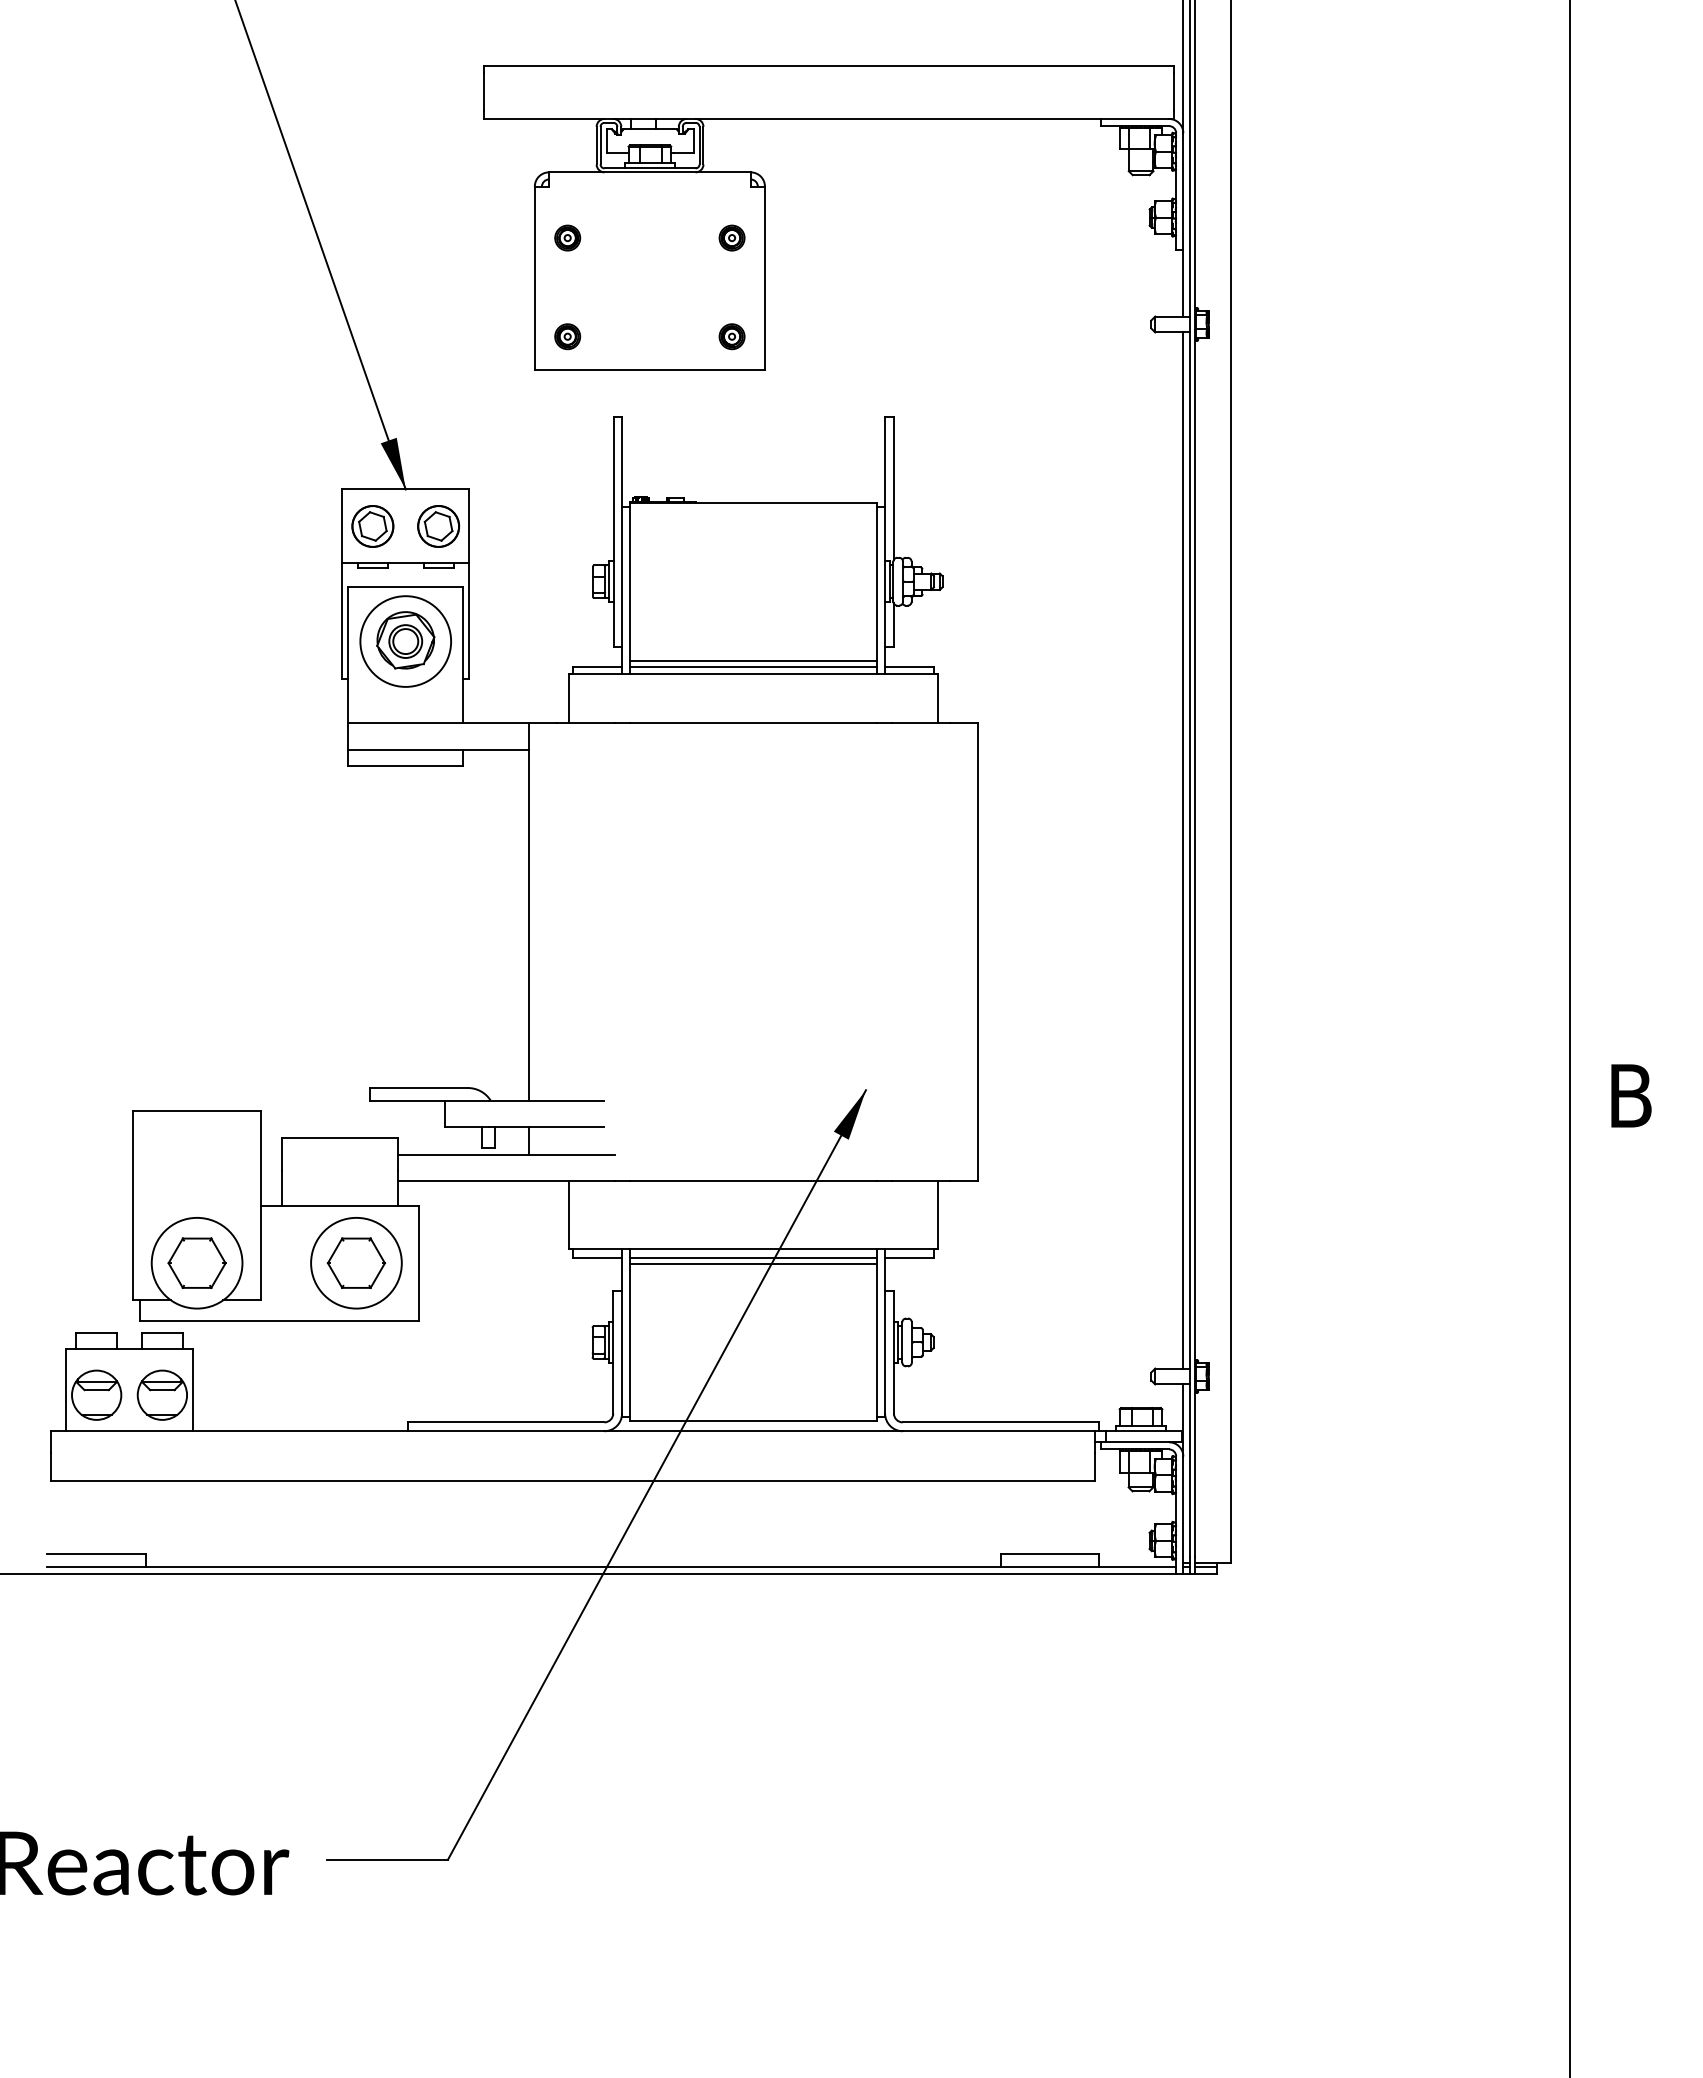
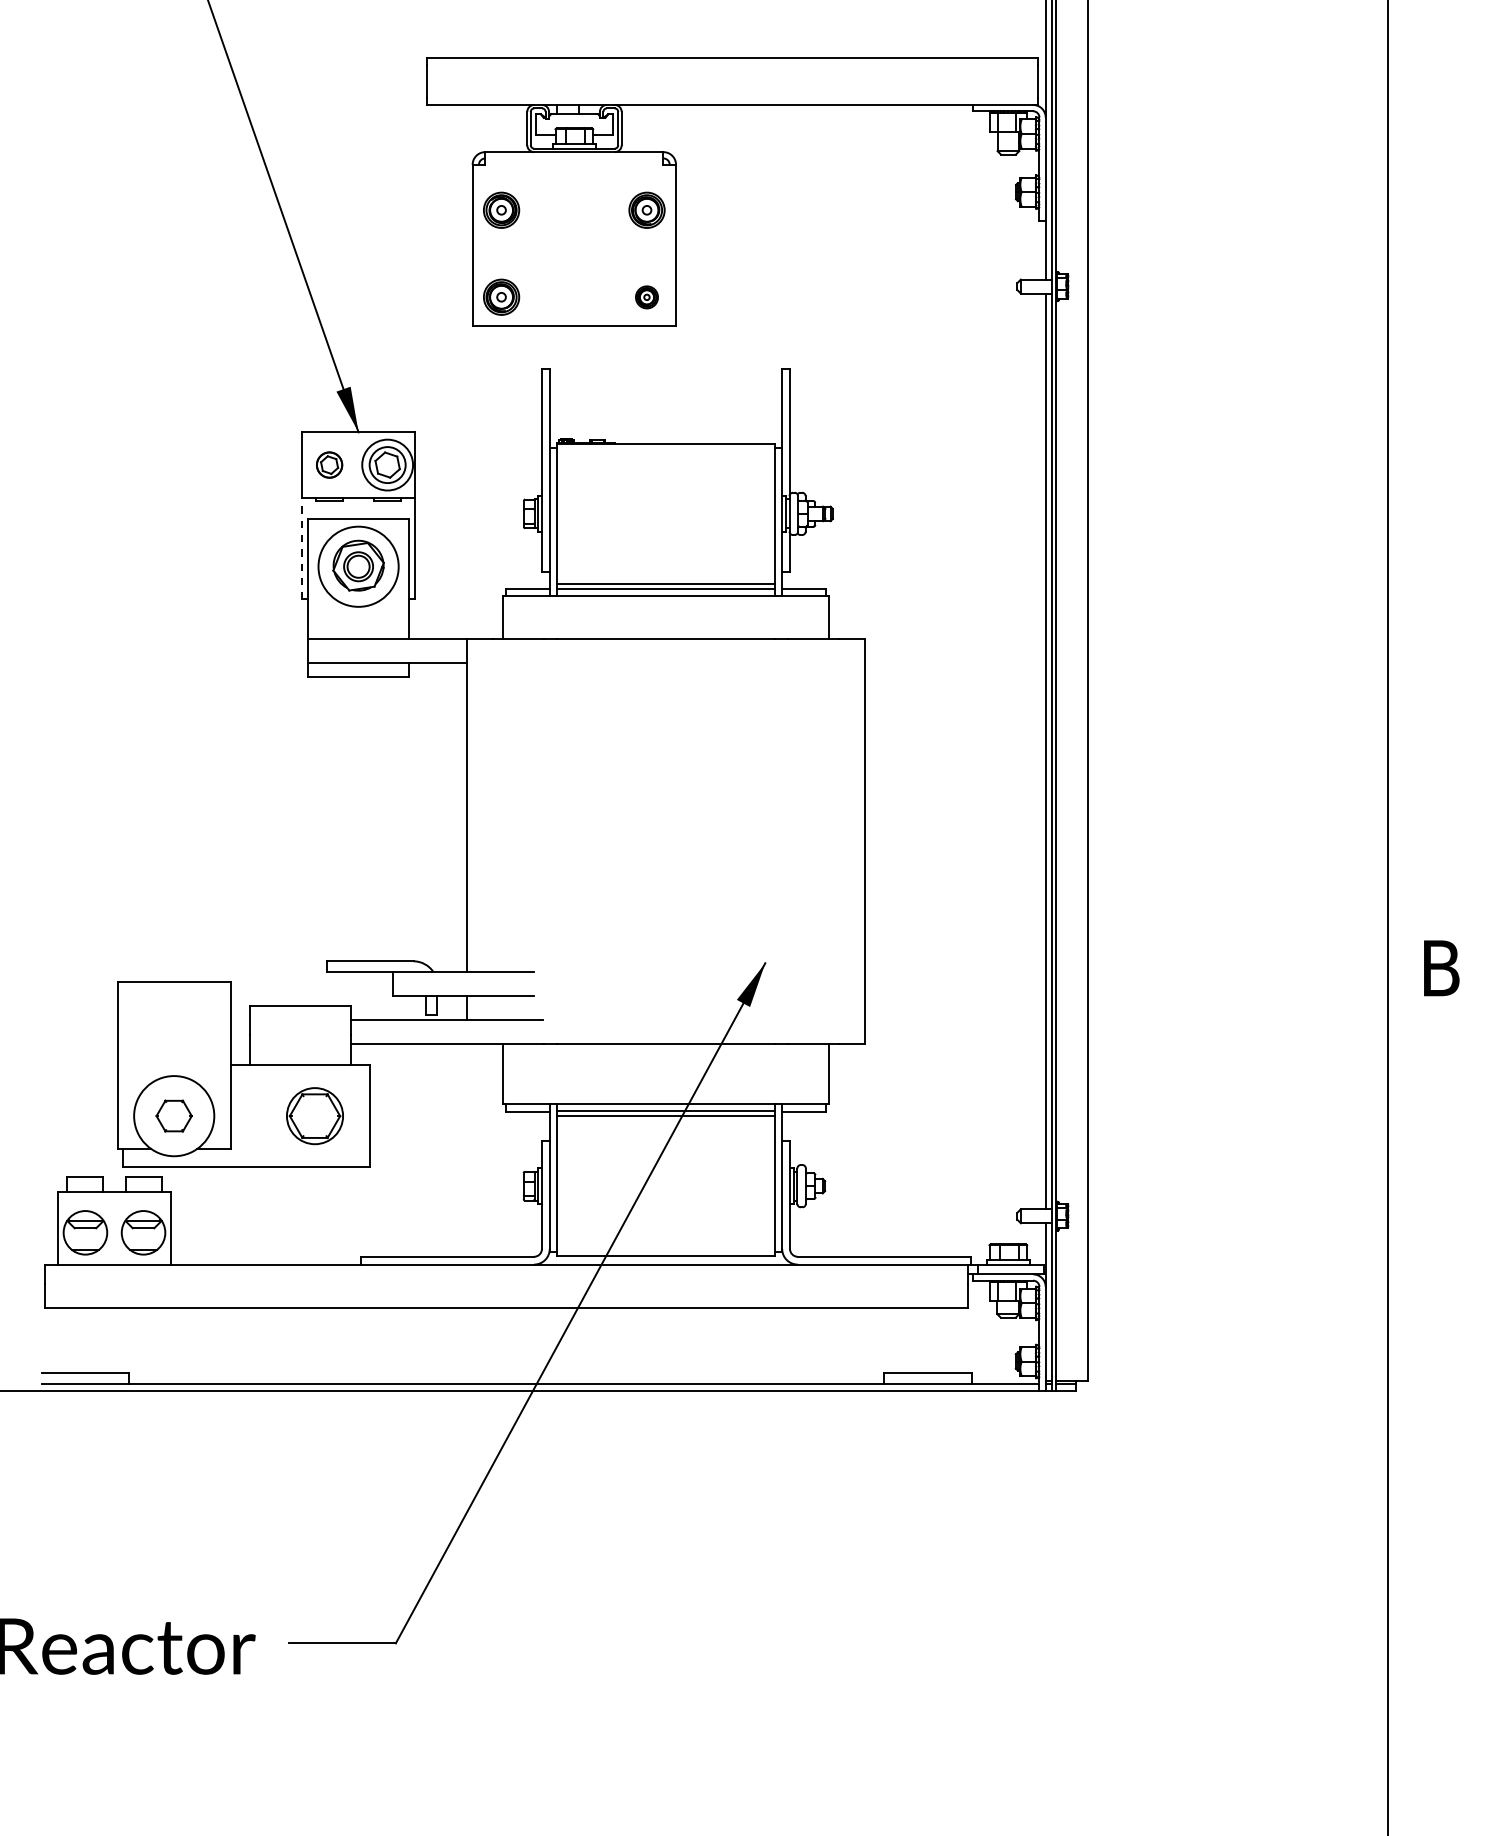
part: (567, 237) -> (501, 209), size x1.6
part: (731, 237) -> (646, 209), size x1.6
part: (567, 336) -> (501, 297), size x1.6
part: (372, 526) -> (329, 465), size x0.7
circle: (438, 526) -> (387, 465), size x1.4
line: (342, 620) -> (302, 548), solid -> dashed
part: (196, 1262) -> (173, 1115), size x0.7
circle: (356, 1262) -> (315, 1115), size x0.7

